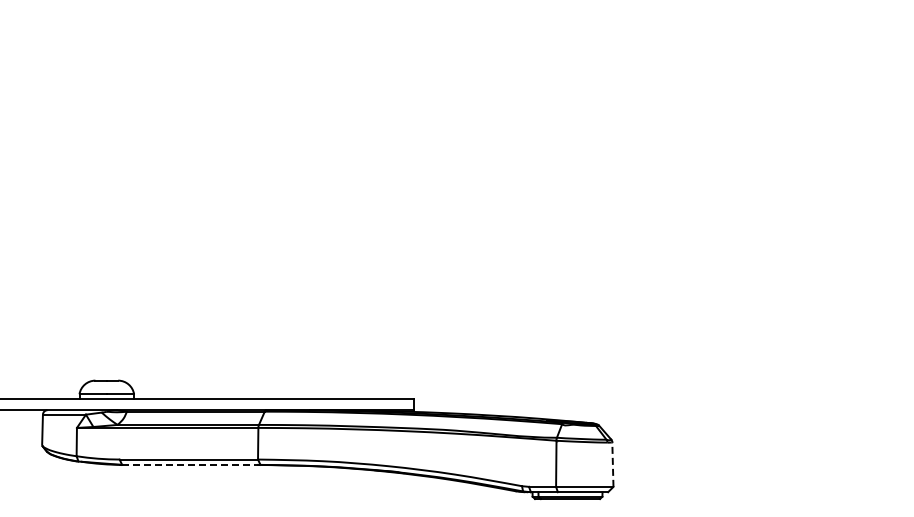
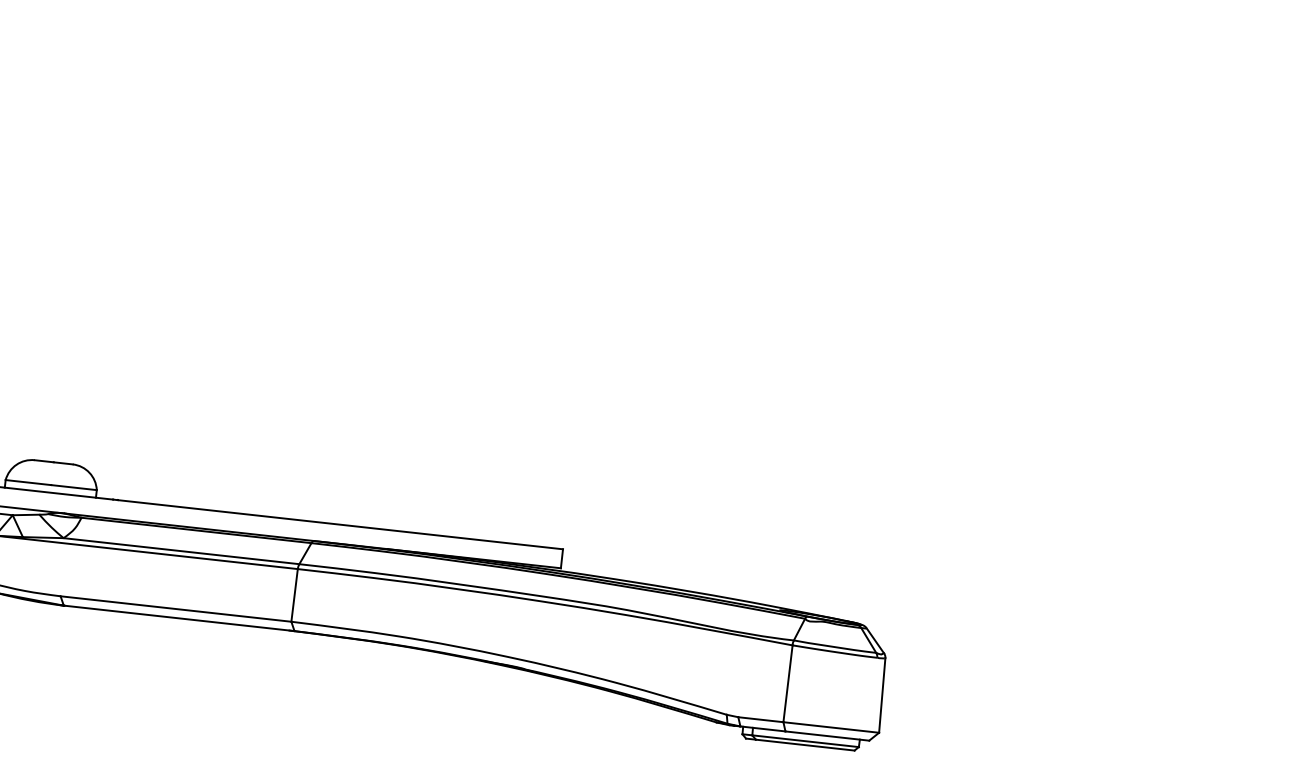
line: (191, 464) -> (179, 617), dashed -> solid
line: (612, 464) -> (881, 695), dashed -> solid

